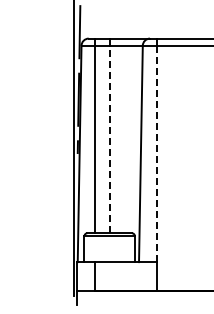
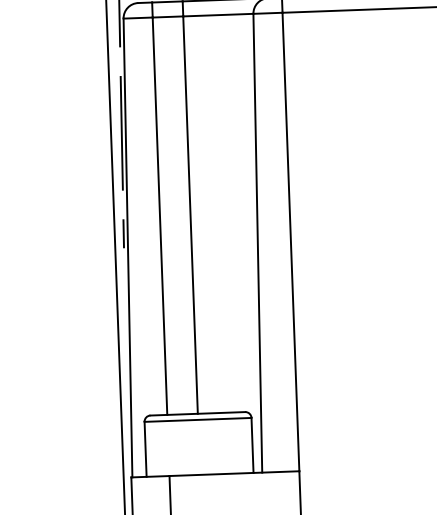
line: (109, 139) -> (190, 215), dashed -> solid
line: (156, 154) -> (290, 243), dashed -> solid

